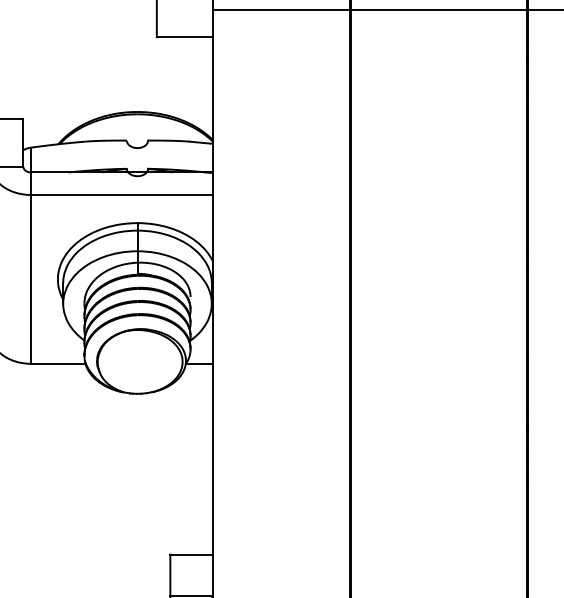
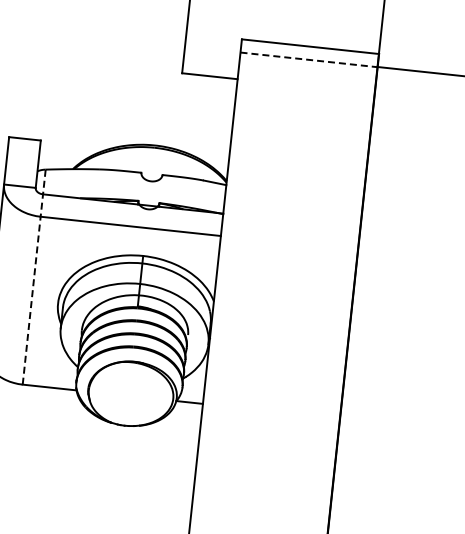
line: (281, 10) -> (308, 59), solid -> dashed
line: (31, 255) -> (34, 276), solid -> dashed

